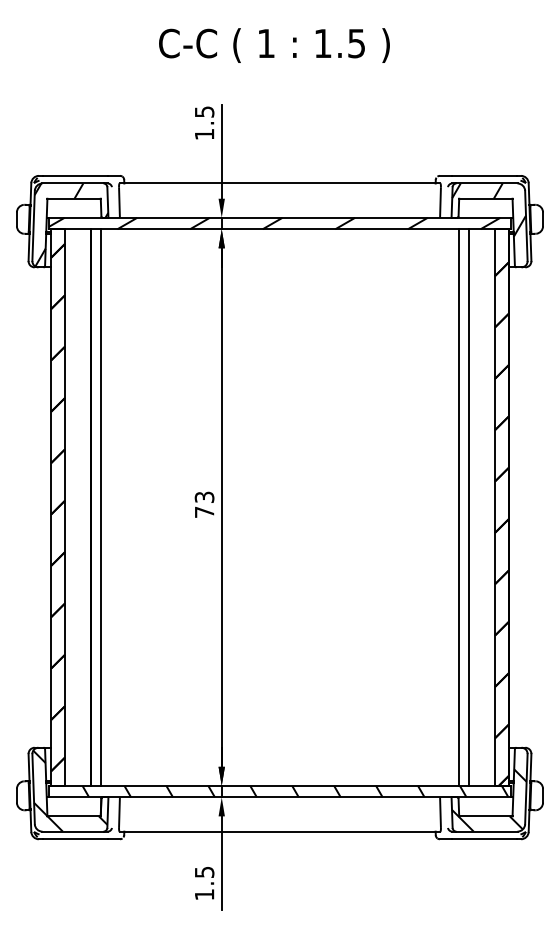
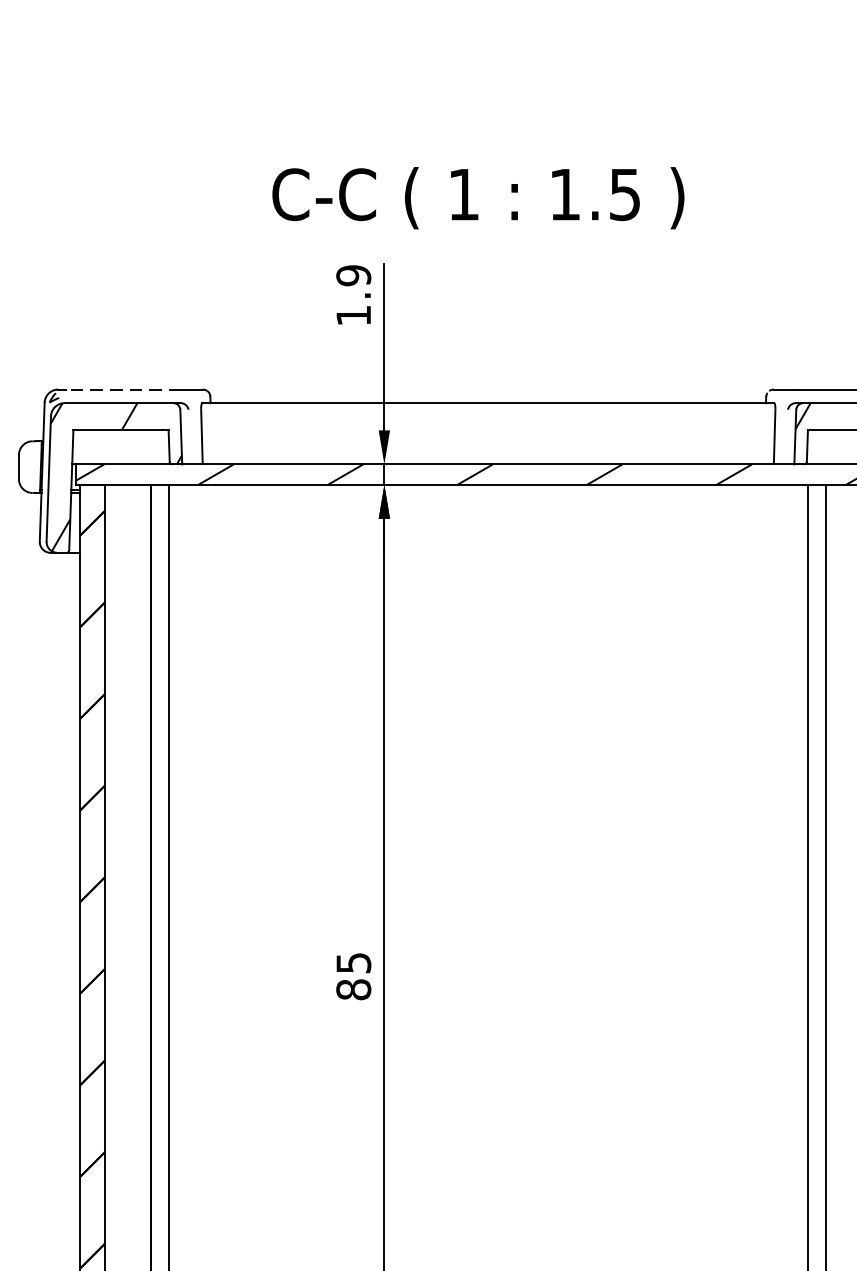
text: (274, 45) -> (478, 198), moved
text: (204, 111) -> (353, 274), 1.5 -> 1.9
line: (75, 175) -> (123, 388), solid -> dashed
text: (204, 504) -> (353, 975), 73 -> 85

